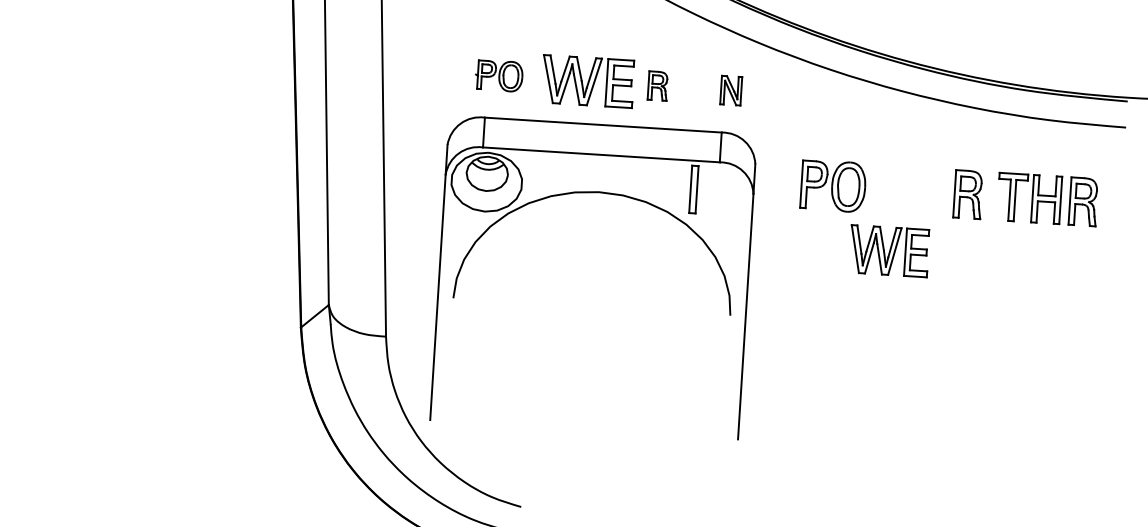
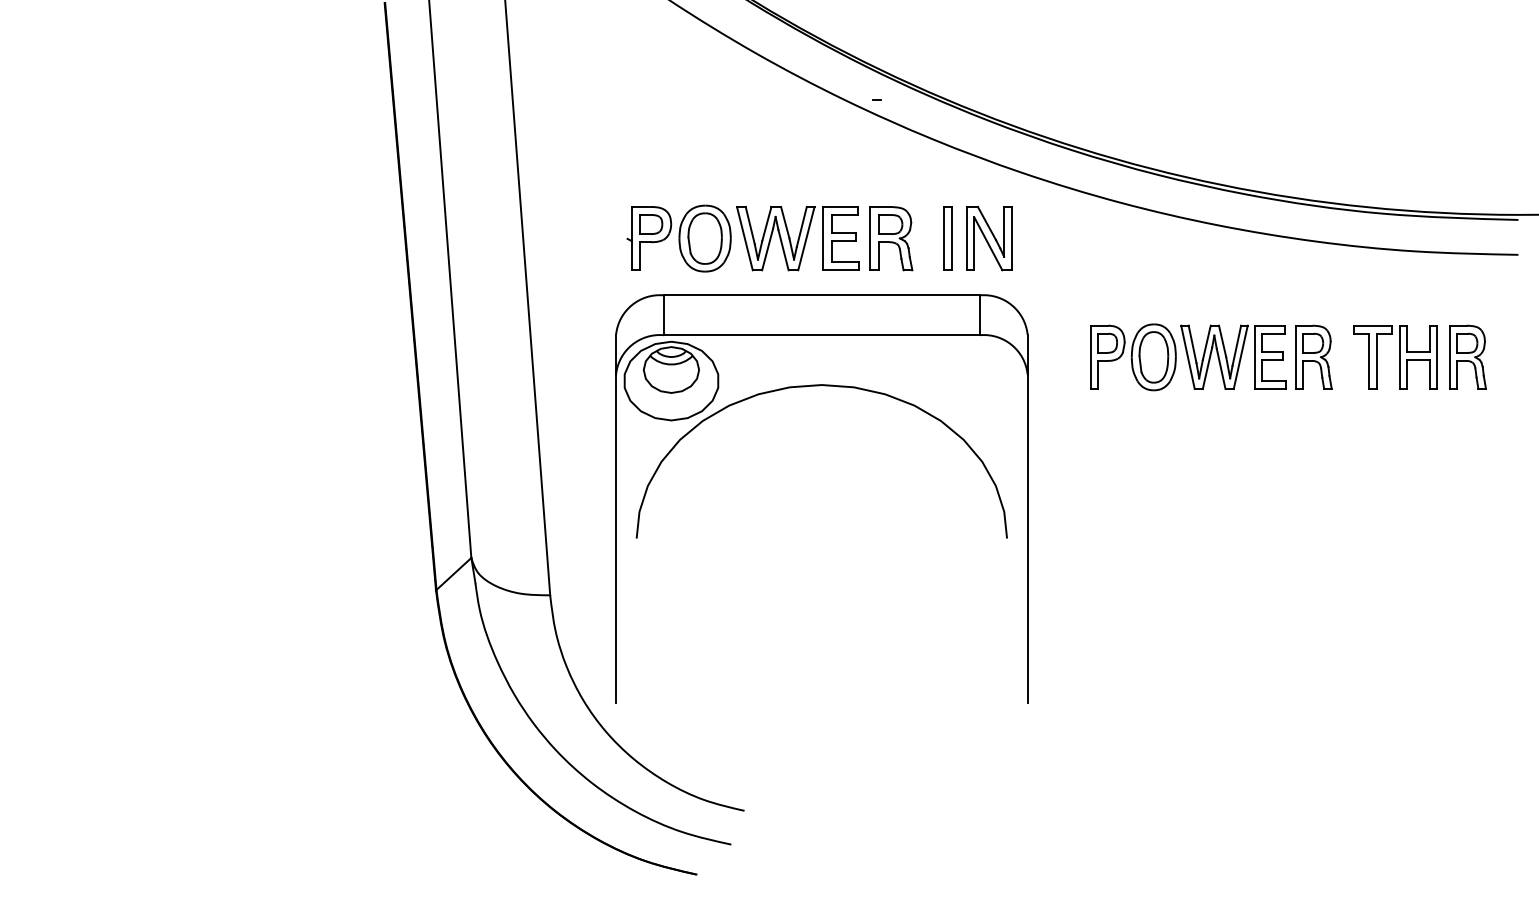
part: (498, 75) -> (678, 238), size x1.67
part: (658, 85) -> (891, 238), size x1.67
part: (731, 90) -> (989, 238), size x1.67
part: (693, 189) -> (947, 238), moved
part: (889, 250) -> (1233, 356), moved

